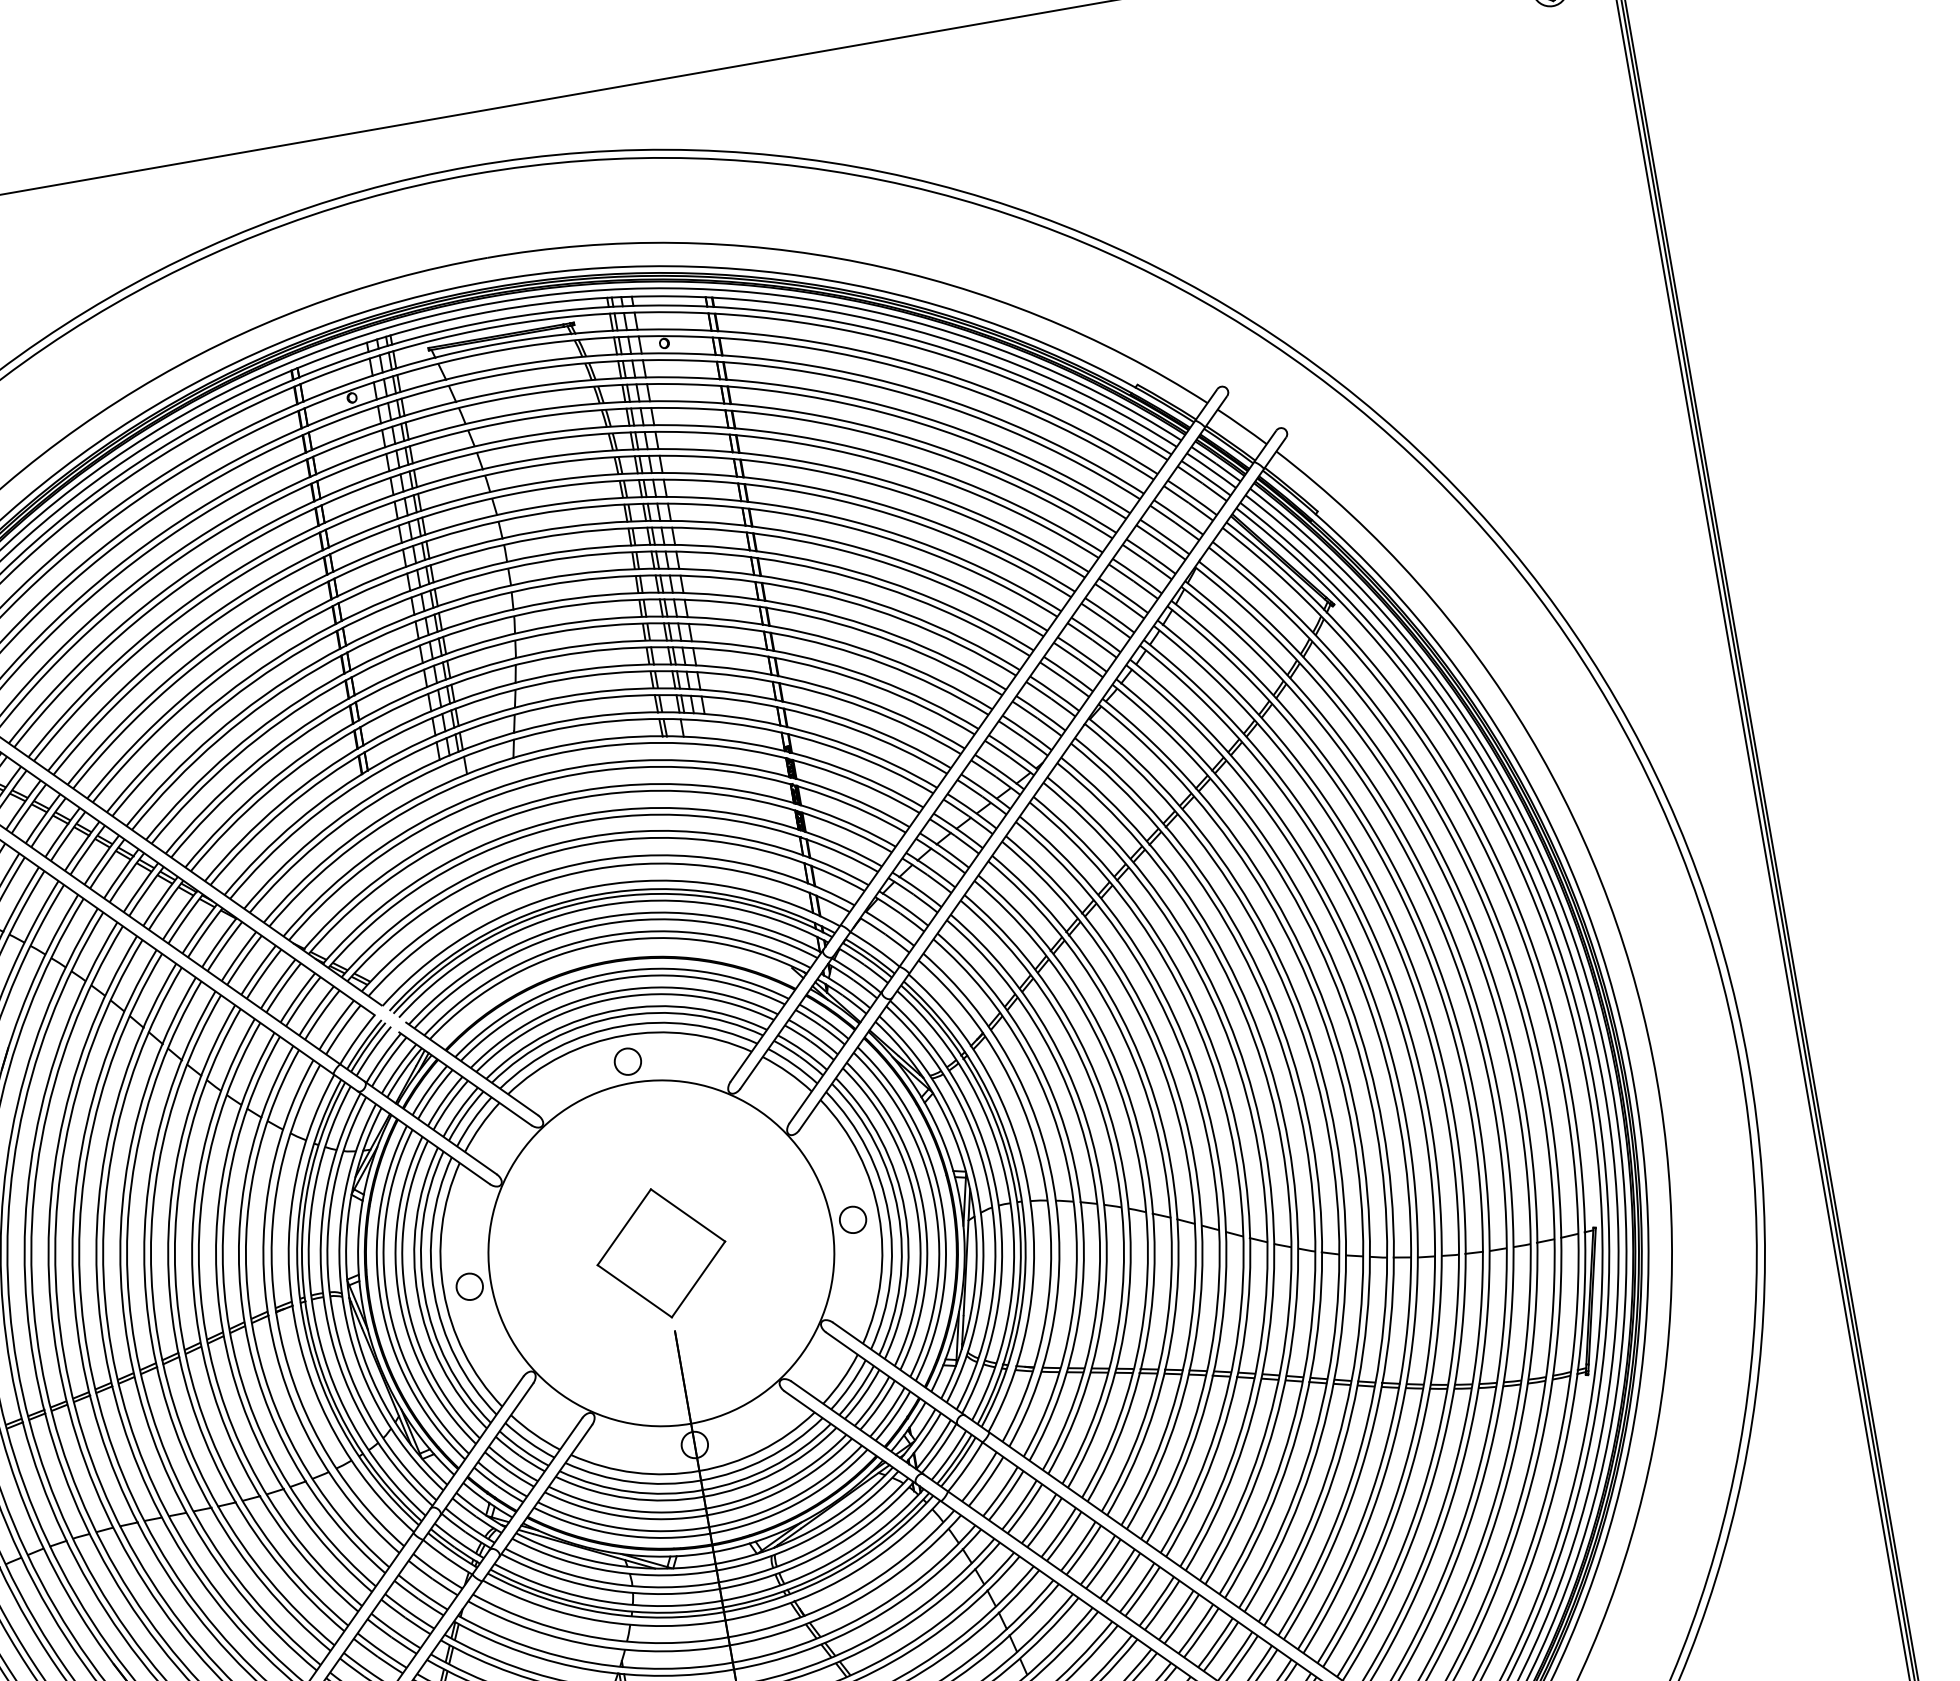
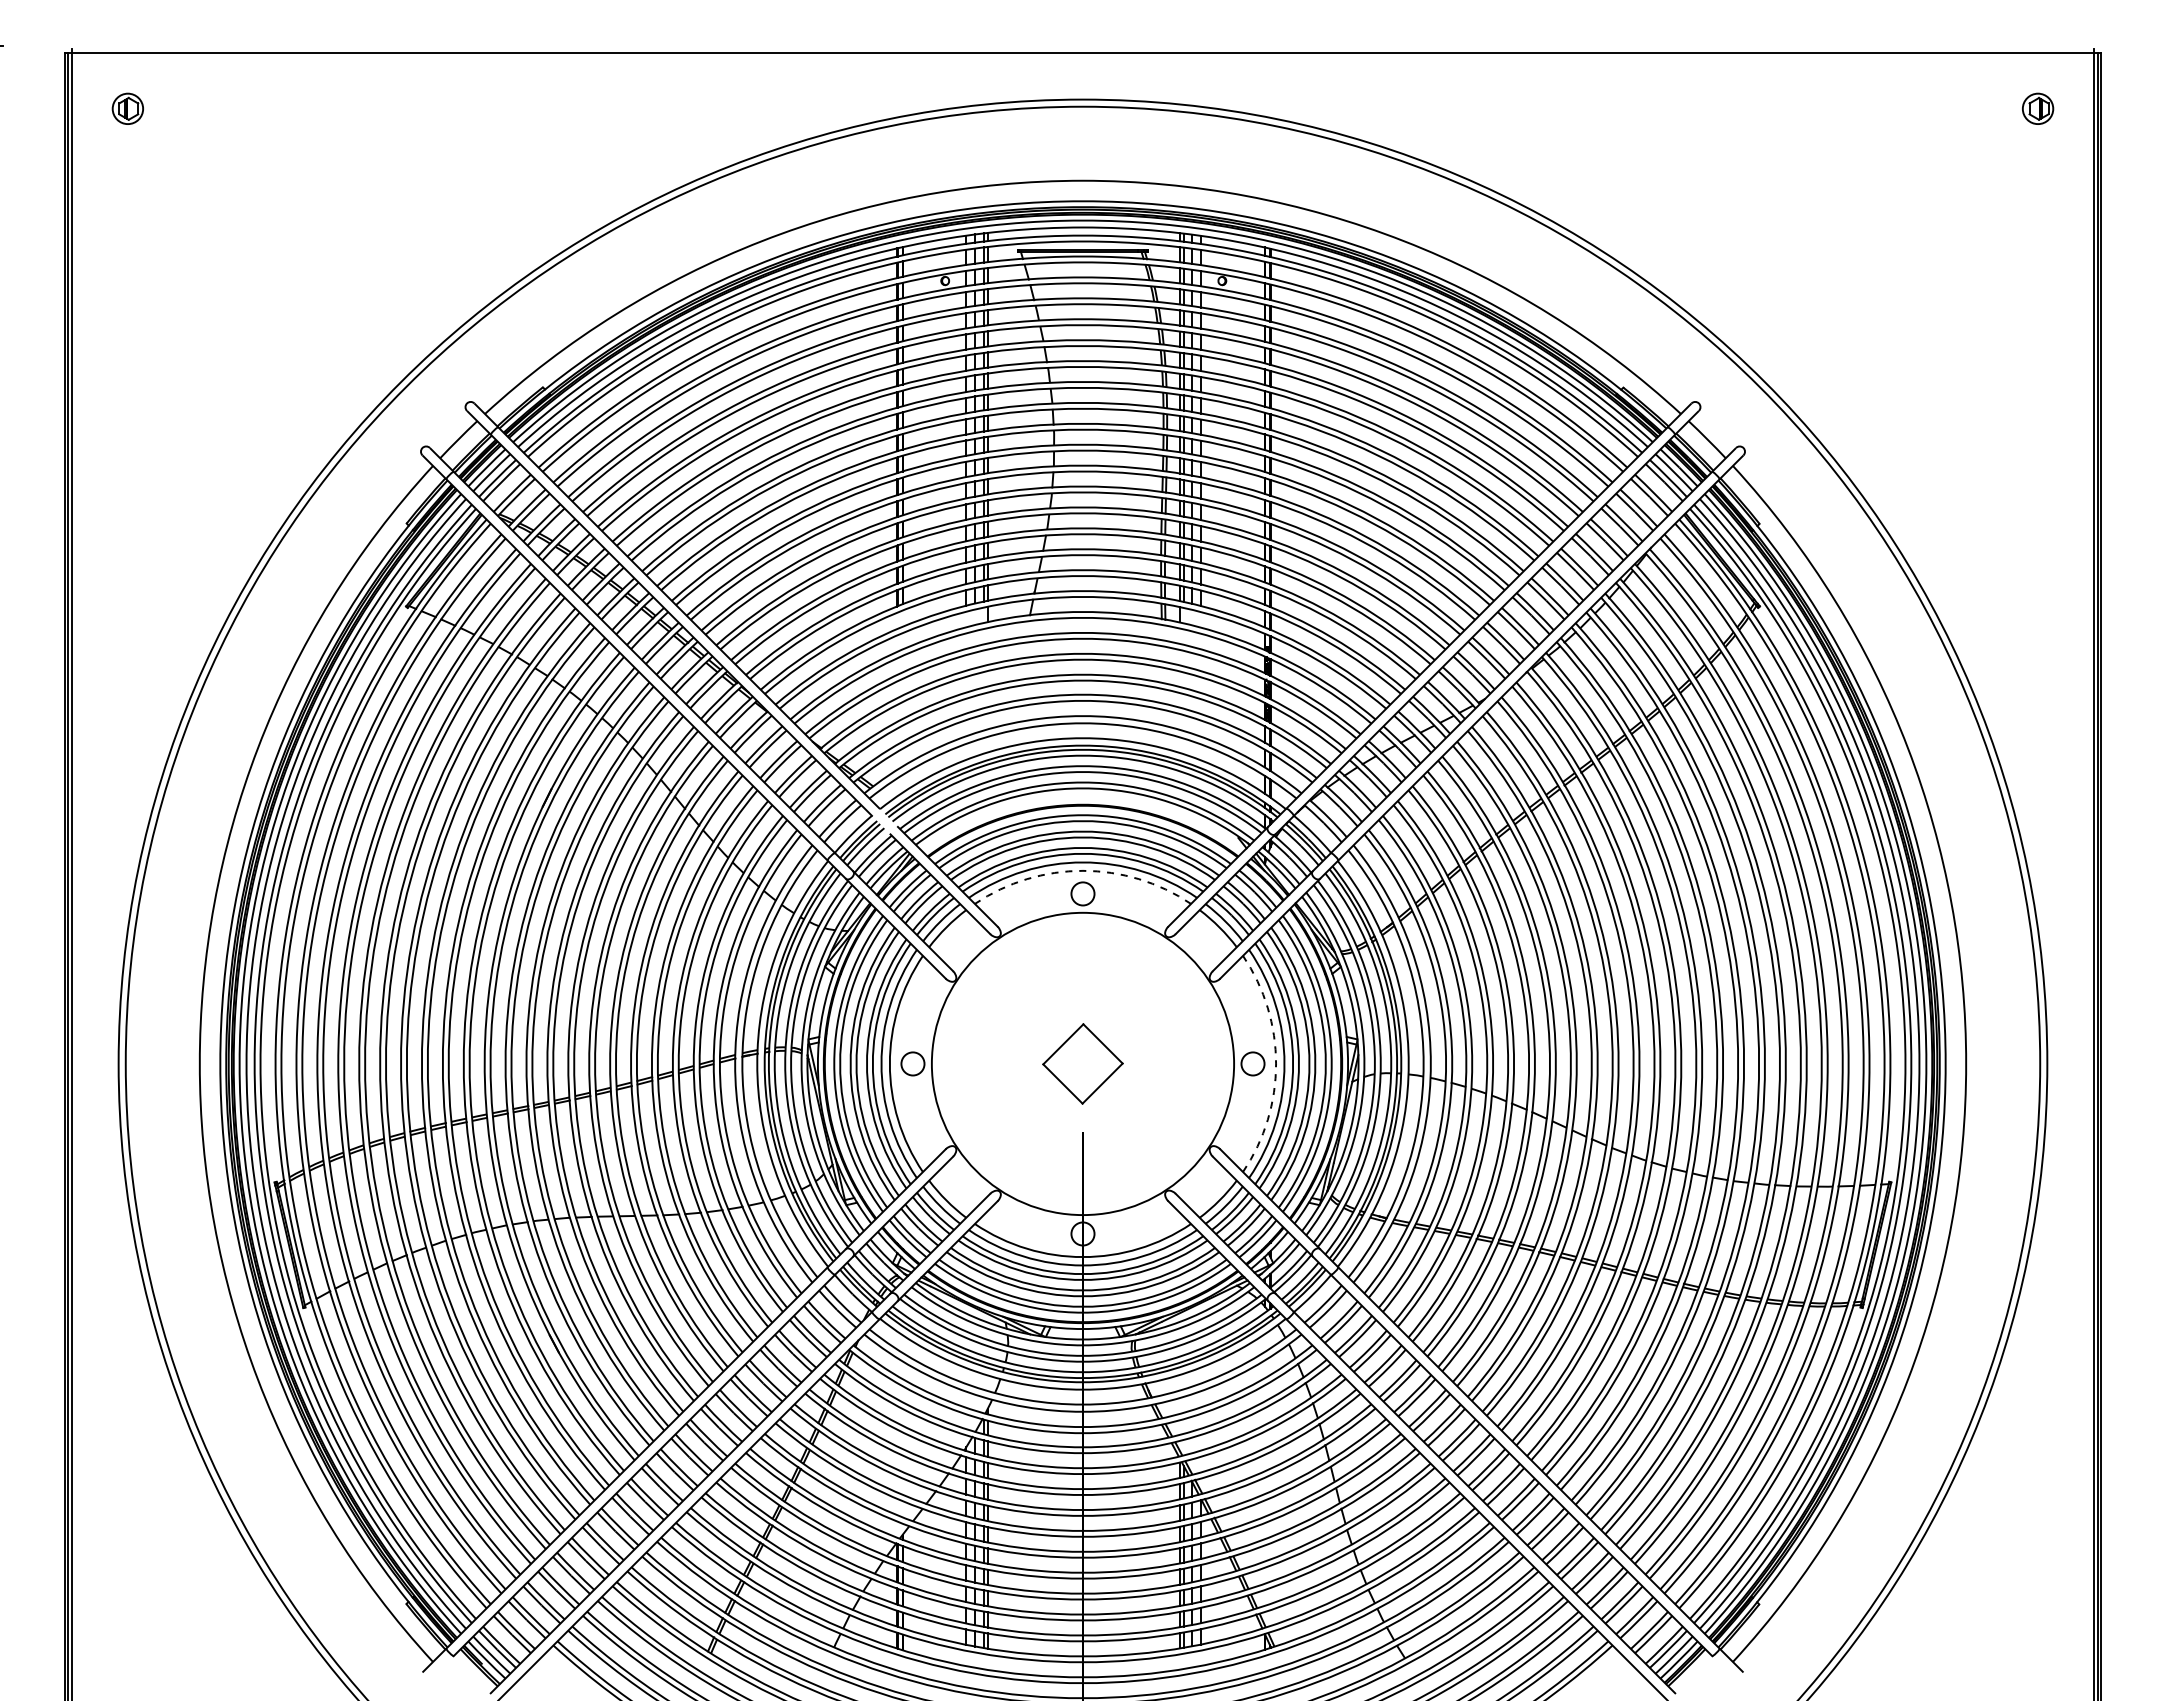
arc: (622, 1035) -> (1082, 870), solid -> dashed
arc: (879, 1214) -> (1276, 1063), solid -> dashed
part: (660, 1252) -> (1082, 1063), size x0.7

